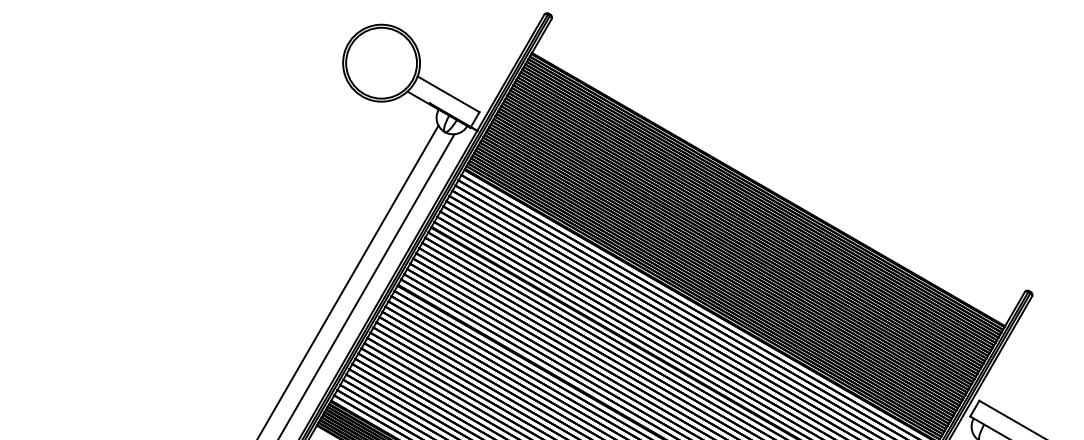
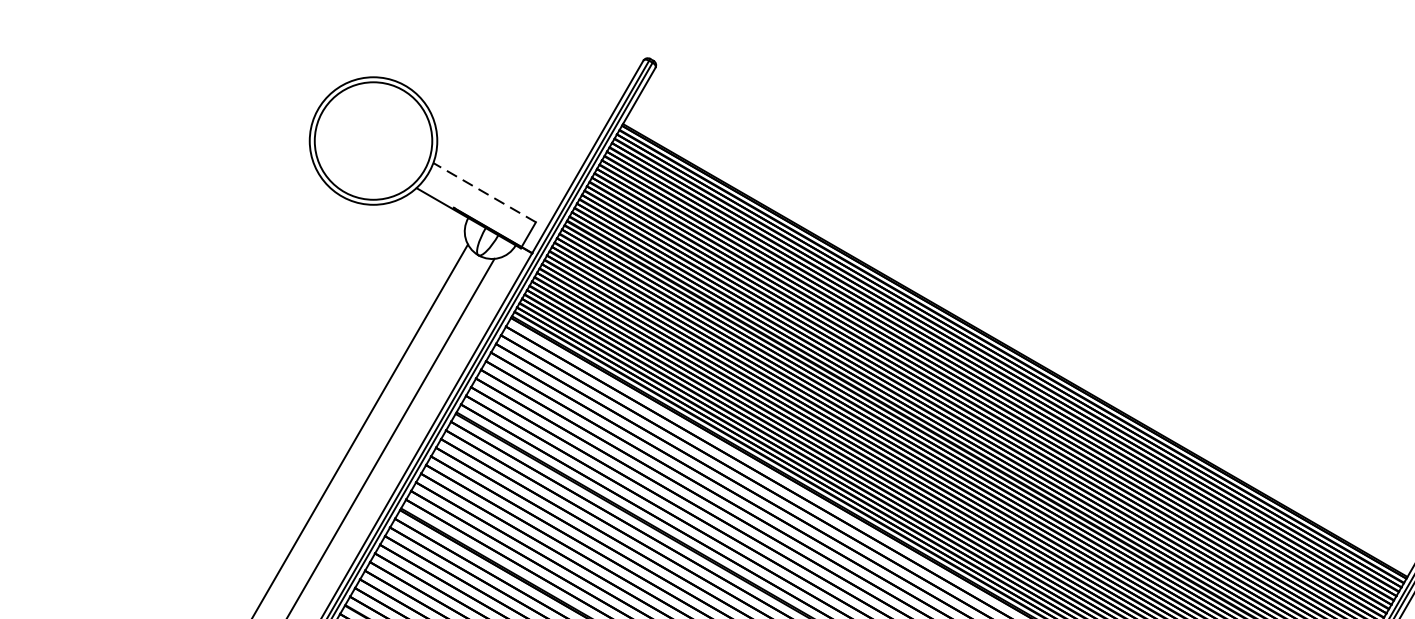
line: (448, 94) -> (484, 192), solid -> dashed

